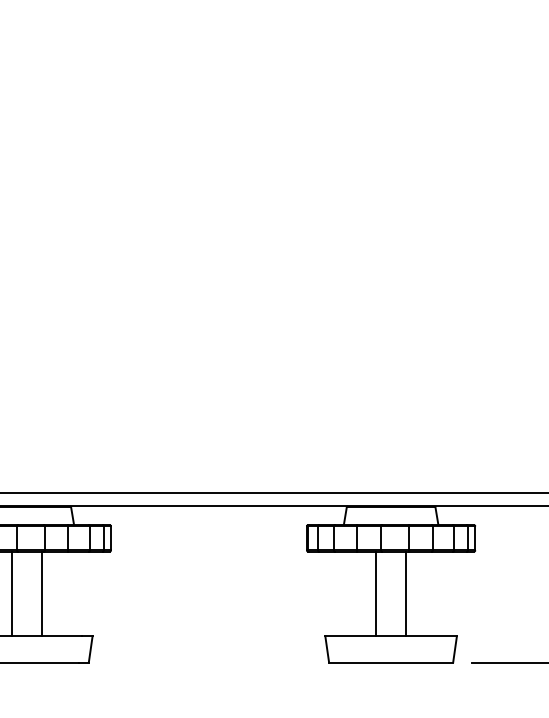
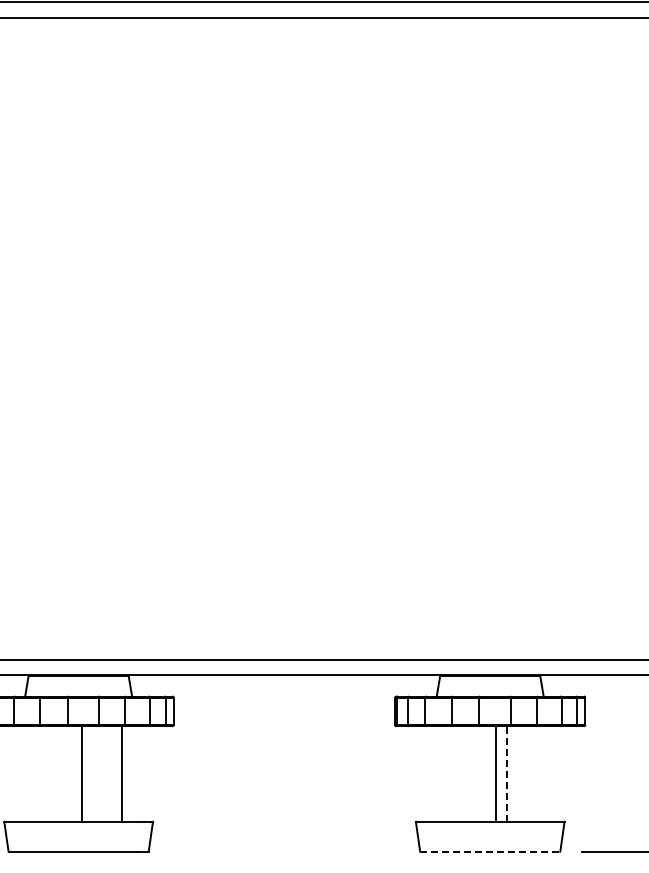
line: (11, 593) -> (81, 773), moved
line: (41, 593) -> (121, 773), moved
line: (376, 593) -> (496, 773), moved
line: (406, 594) -> (507, 774), solid -> dashed
line: (391, 662) -> (490, 851), solid -> dashed

